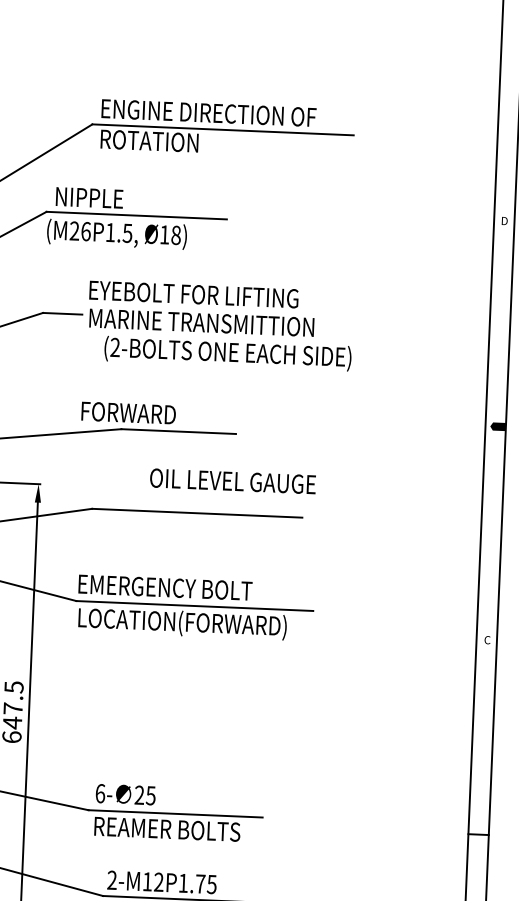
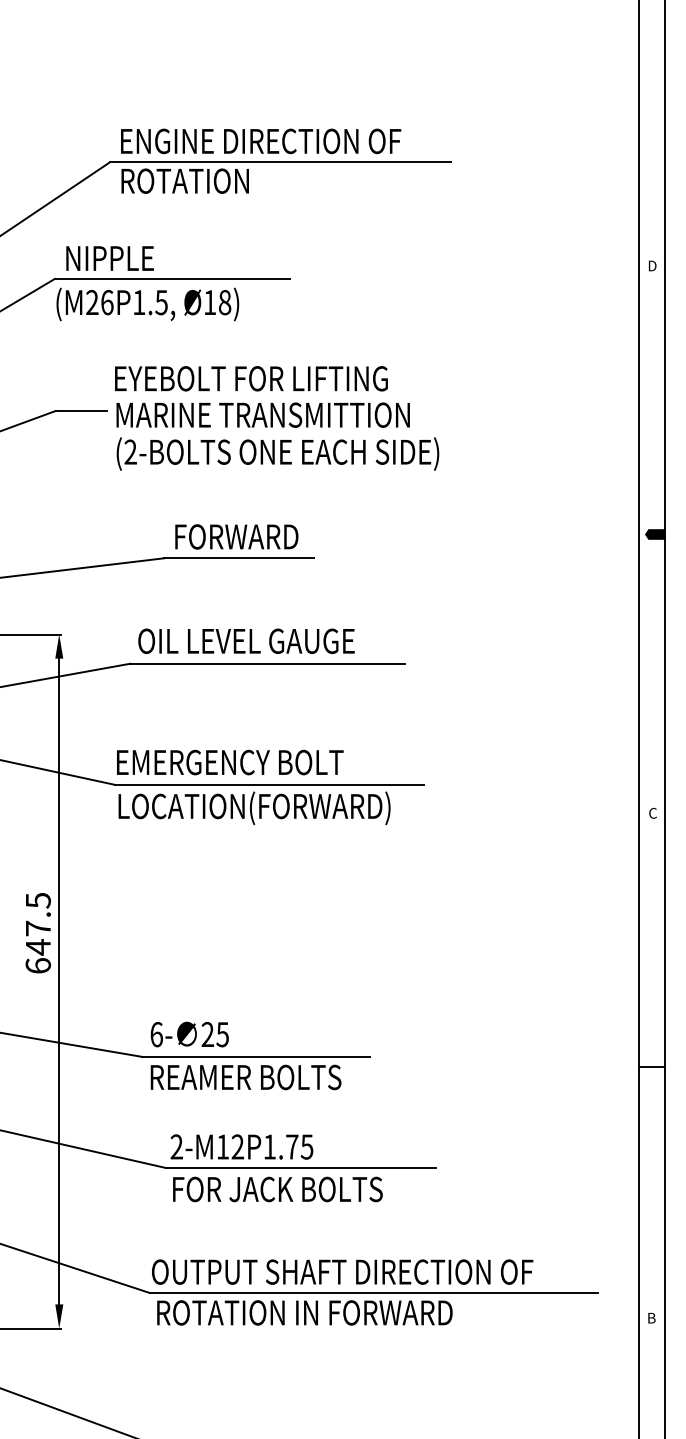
text: (227, 353) -> (277, 453), moved
text: (128, 412) -> (236, 536), moved
text: (233, 480) -> (246, 640), moved

